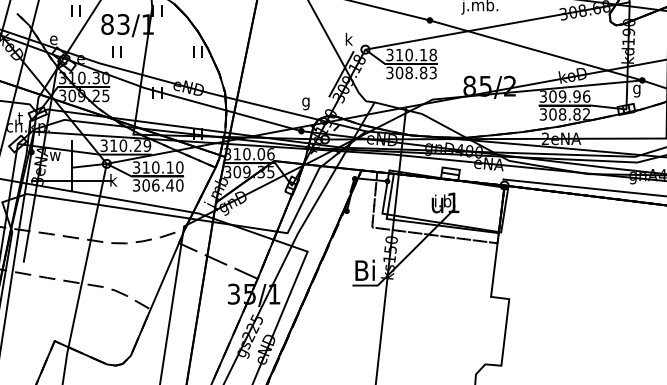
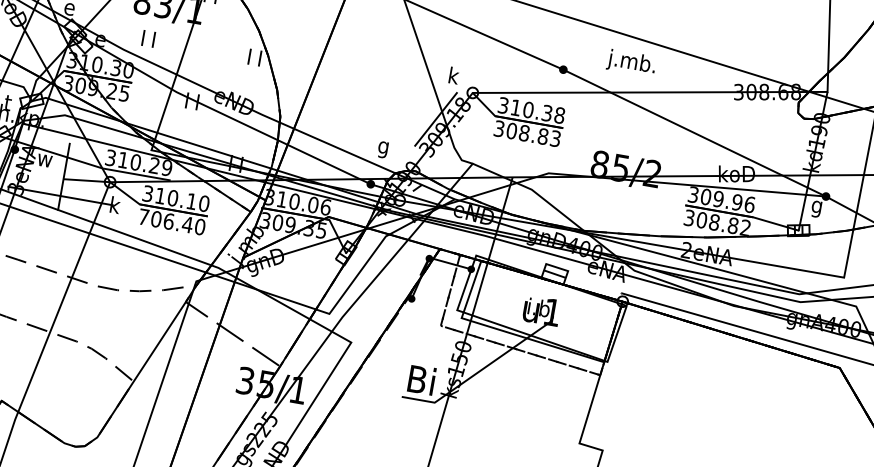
text: (423, 54) -> (547, 112), 310.18 -> 310.38
text: (136, 185) -> (143, 217), 306.40 -> 706.40

